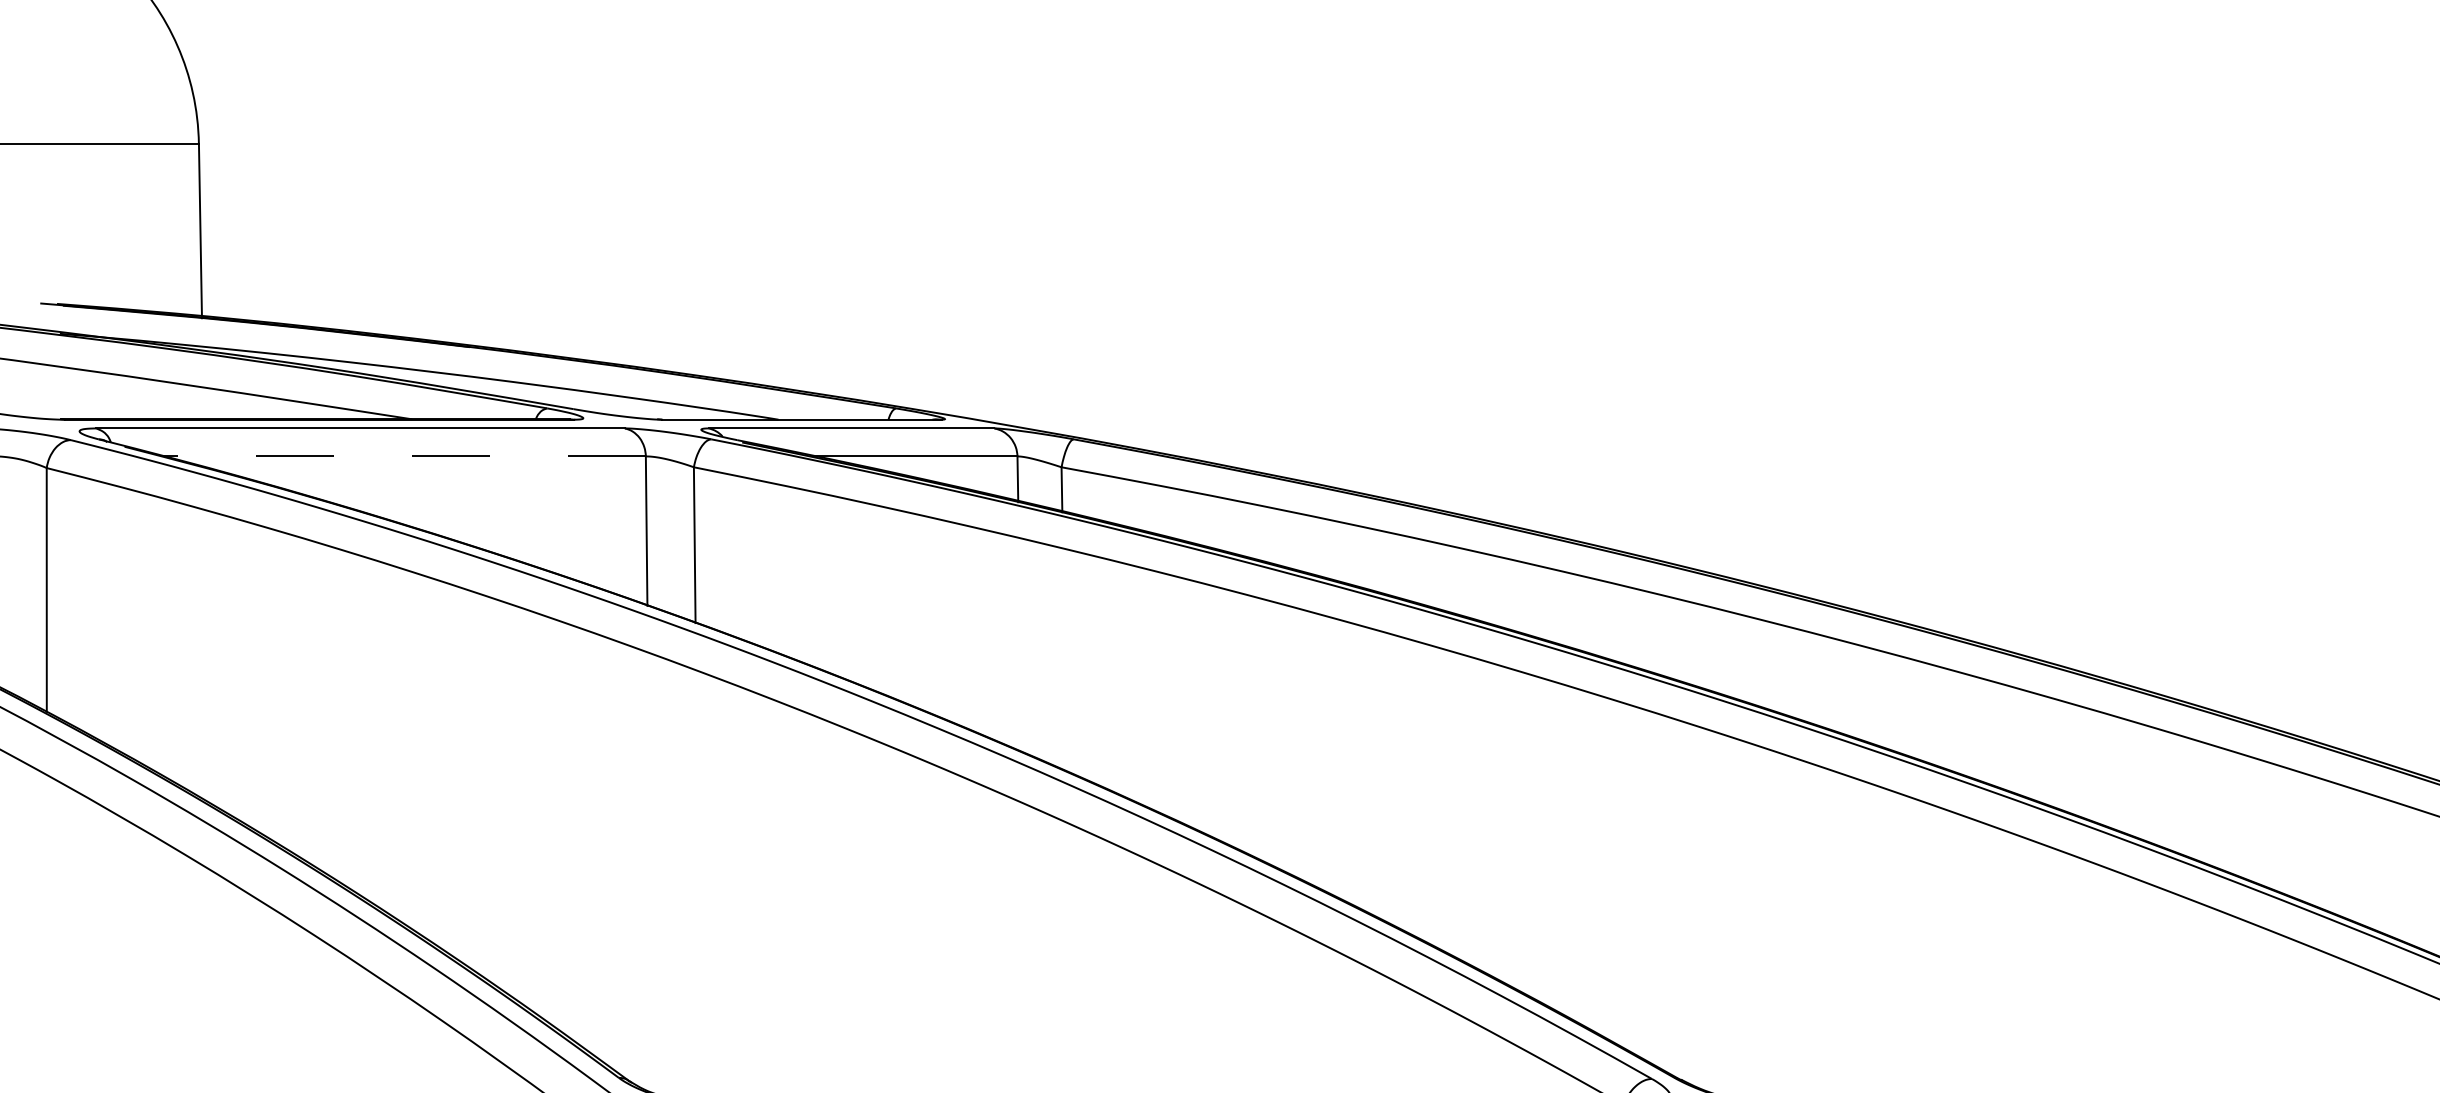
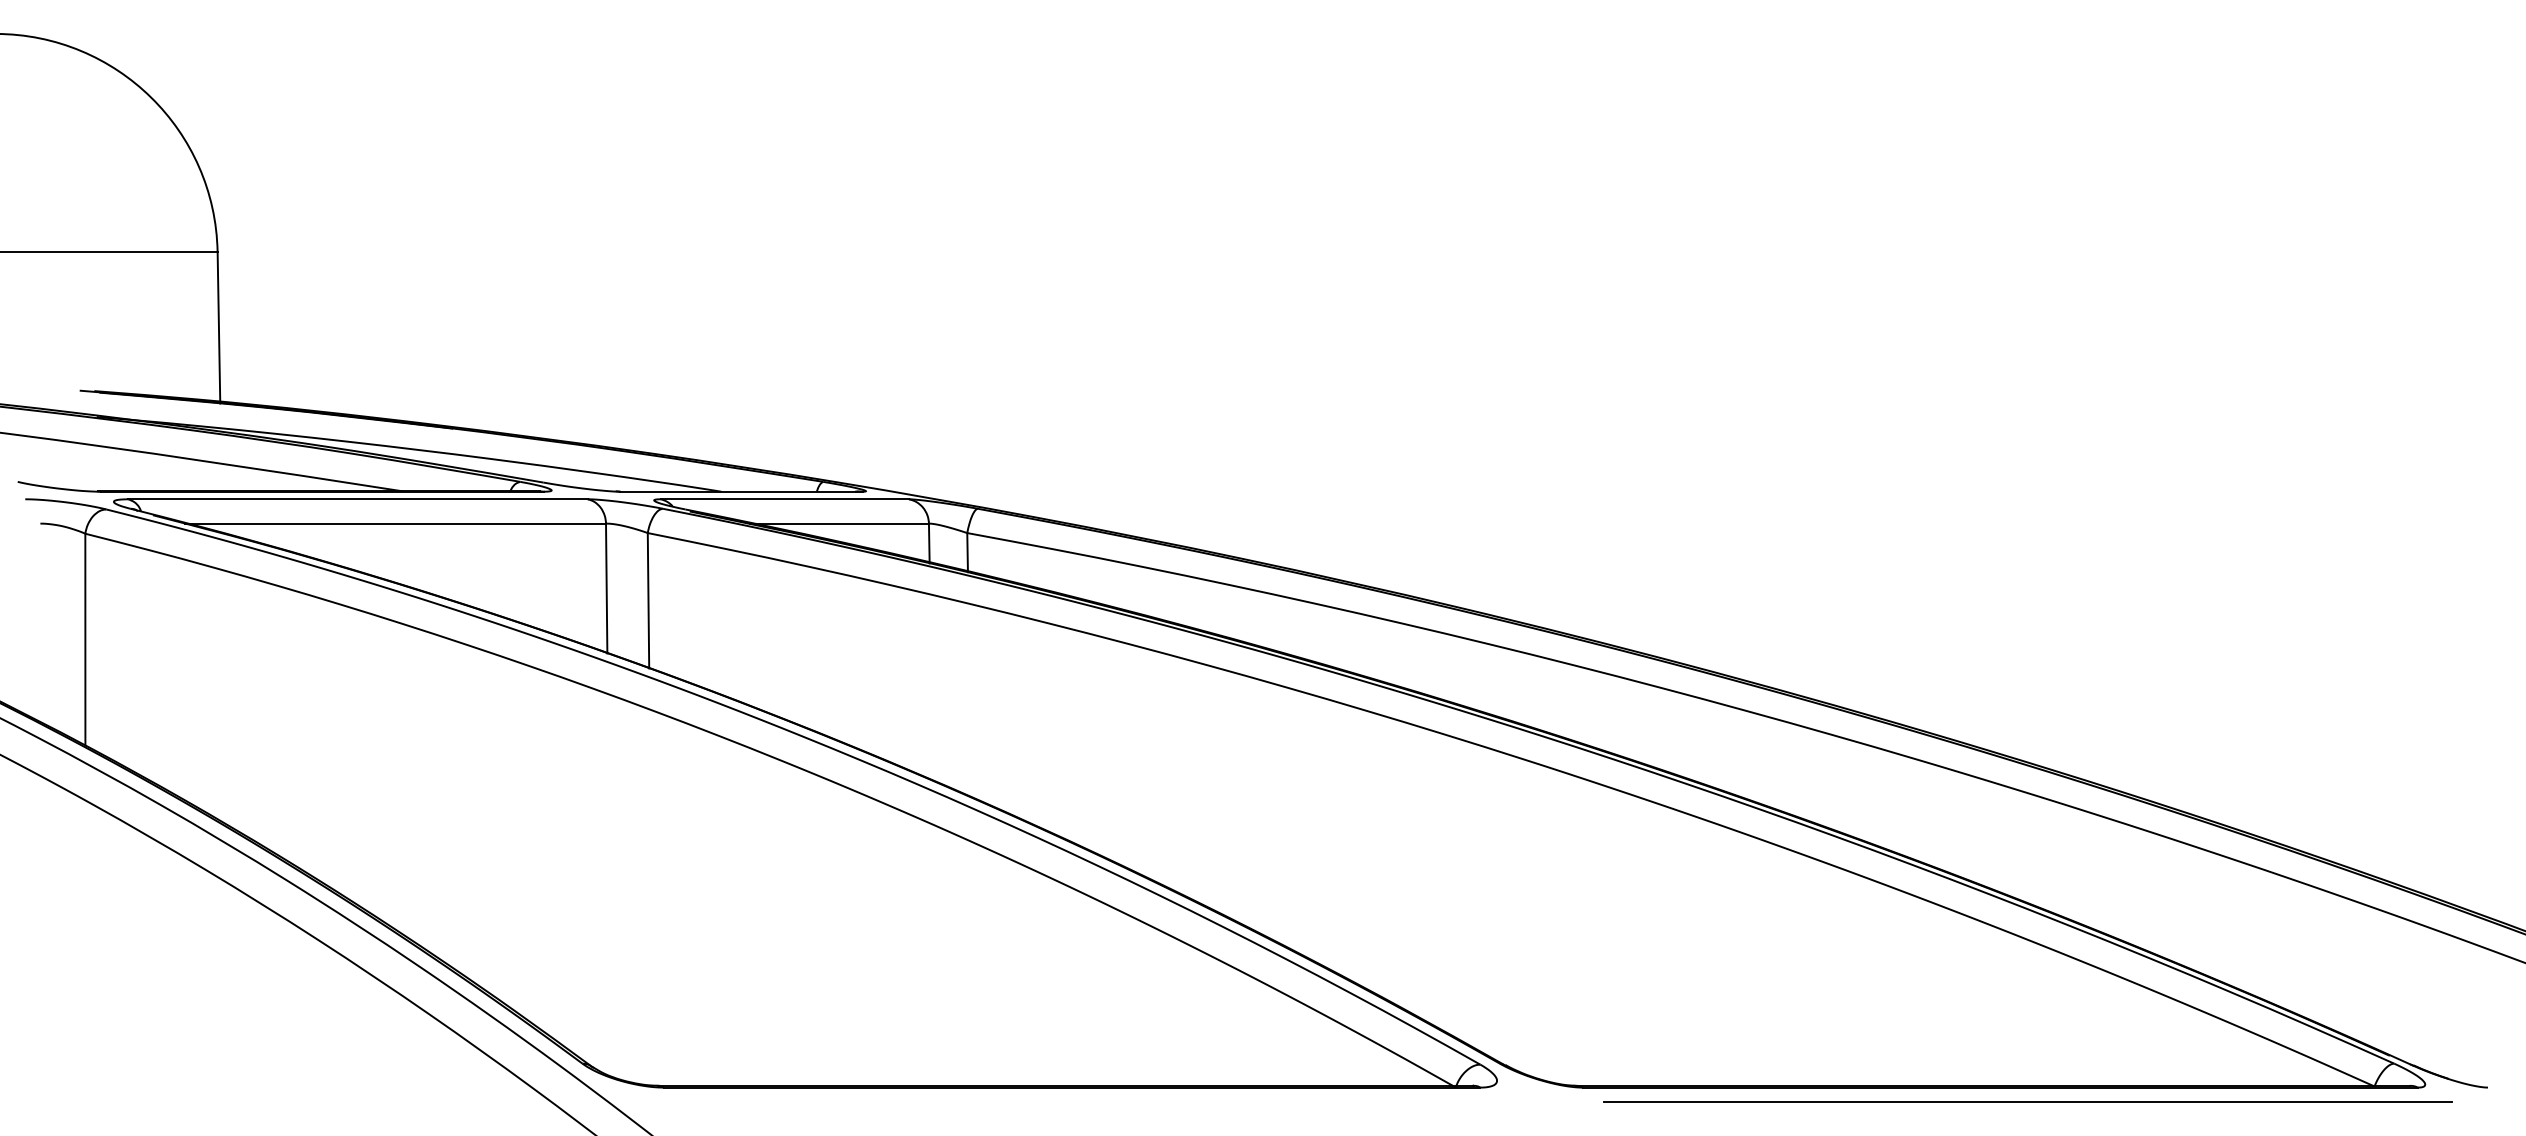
line: (403, 456) -> (395, 523), dashed -> solid

